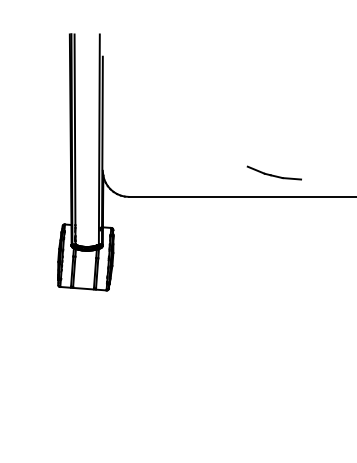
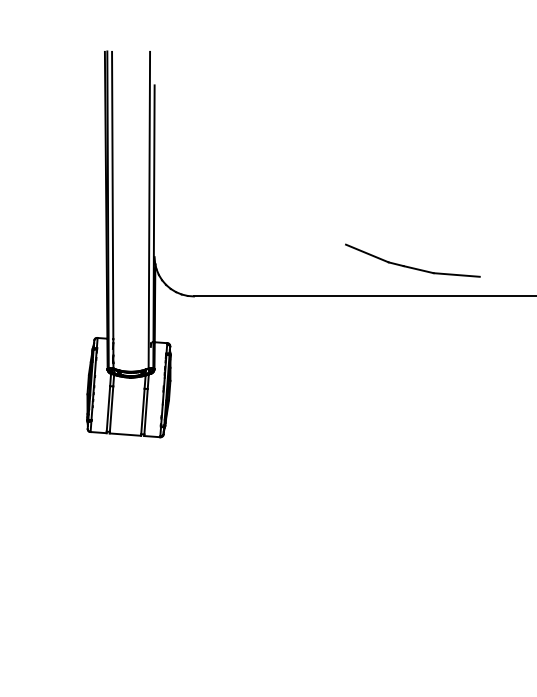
part: (274, 172) -> (413, 259), size x1.67

